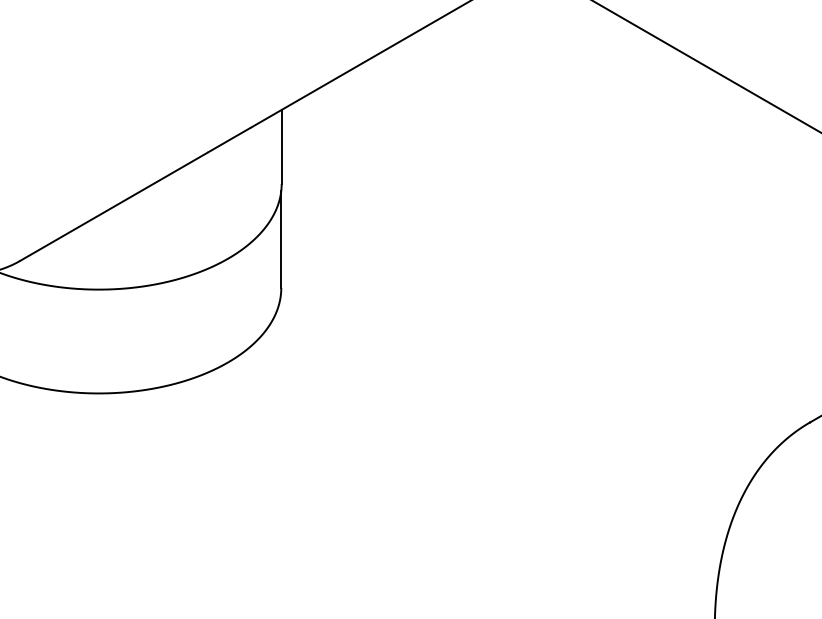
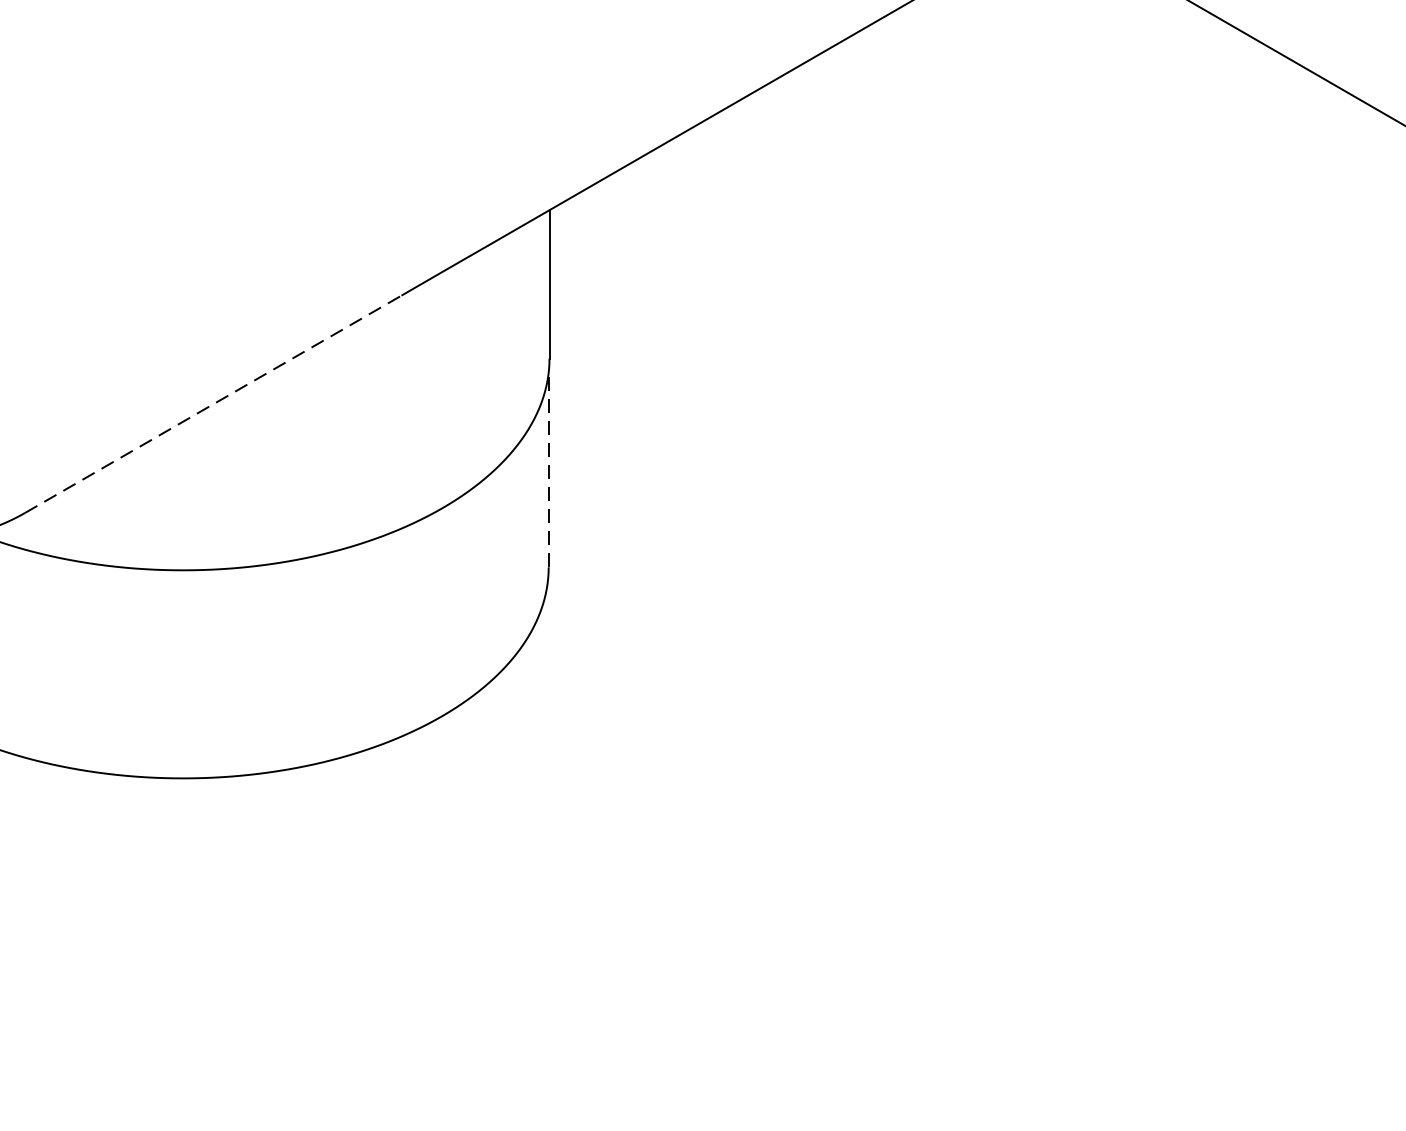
line: (114, 206) -> (214, 403), solid -> dashed
line: (281, 239) -> (549, 469), solid -> dashed

